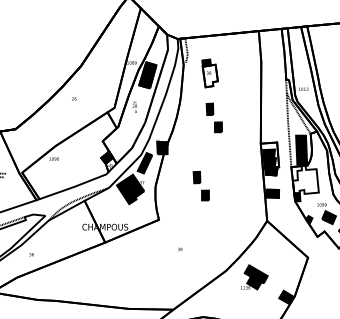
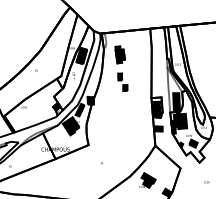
fill: (208, 76) -> (119, 56), added
fill: (306, 180) -> (179, 120), added
part: (200, 184) -> (114, 123), removed

